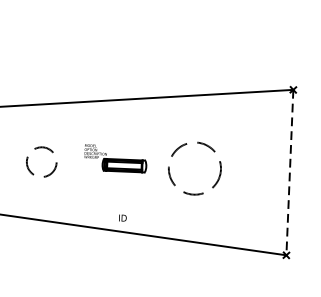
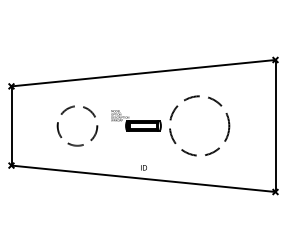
circle: (41, 161) -> (77, 125), size x1.67
circle: (194, 167) -> (199, 125), size x1.43
line: (289, 173) -> (275, 126), dashed -> solid

